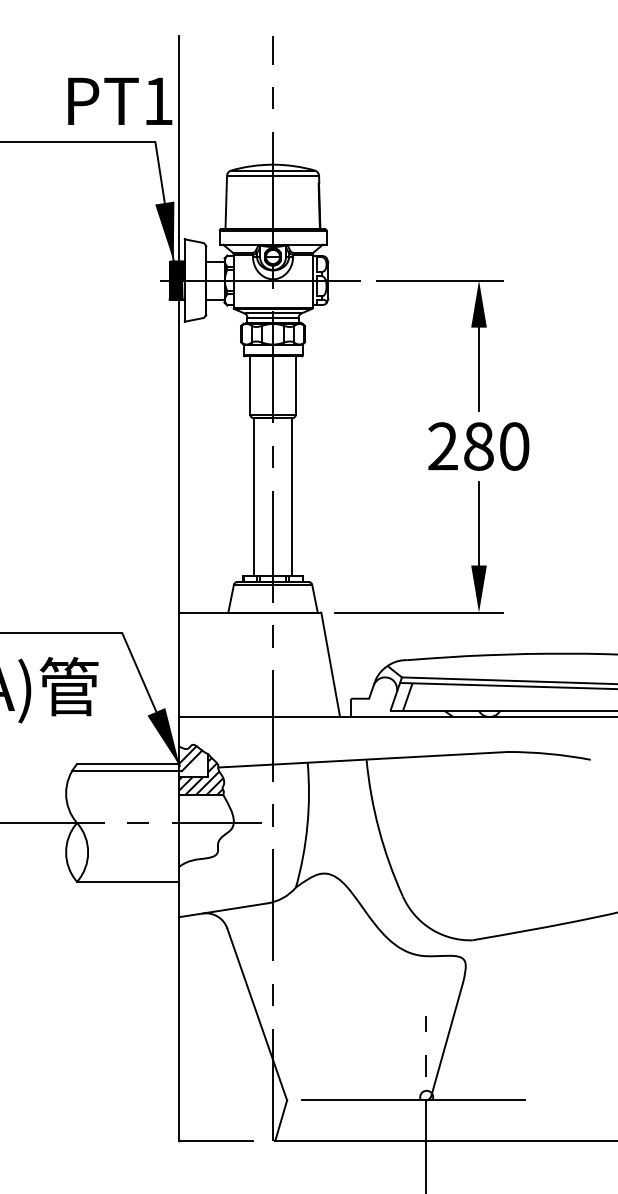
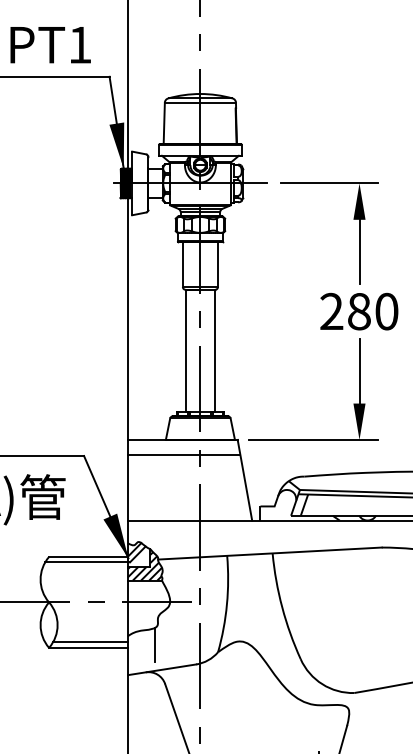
text: (120, 100) -> (50, 44), moved
line: (251, 632) -> (183, 455), added
line: (130, 874) -> (90, 642), added
line: (214, 878) -> (155, 645), added

